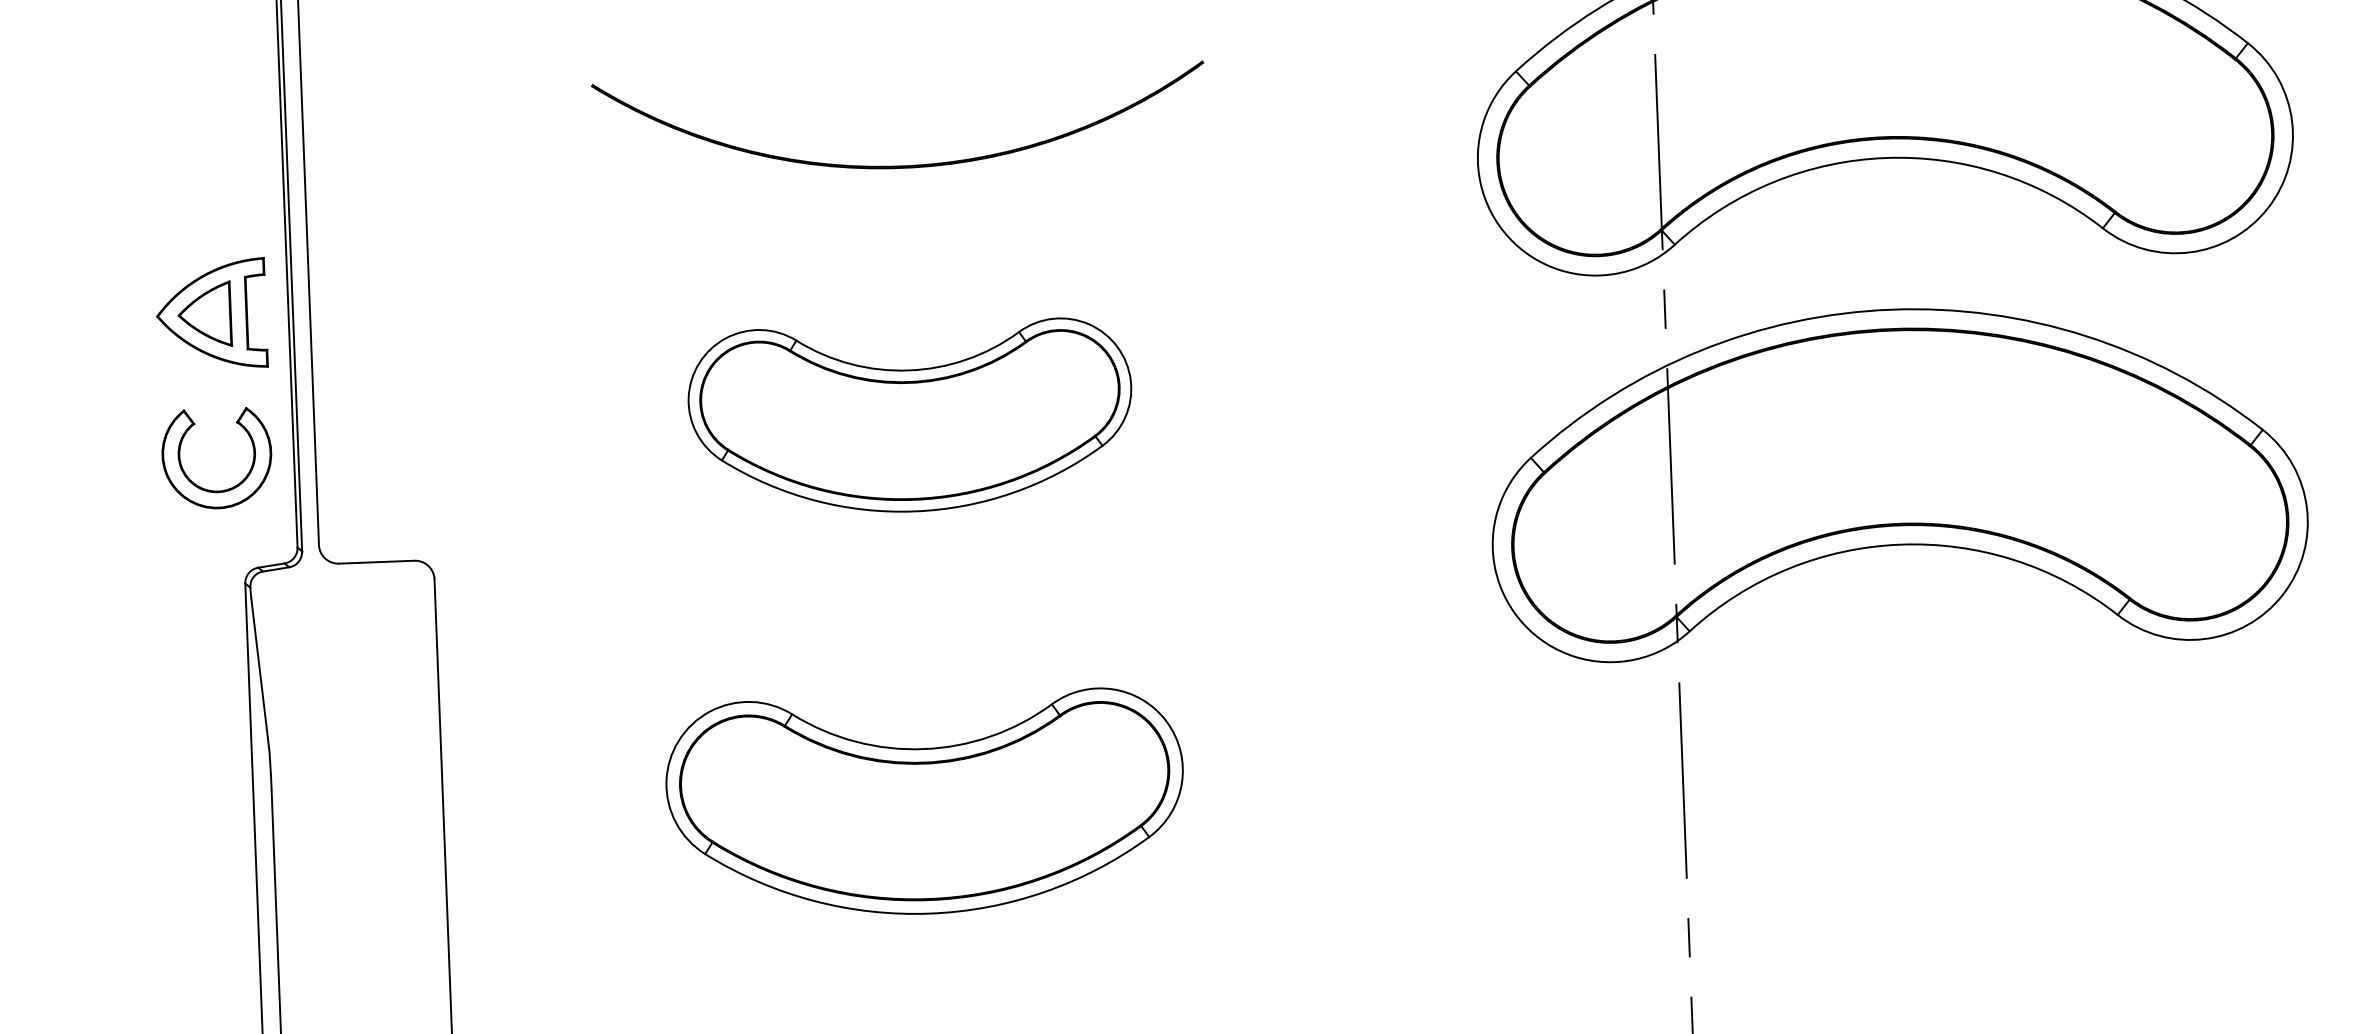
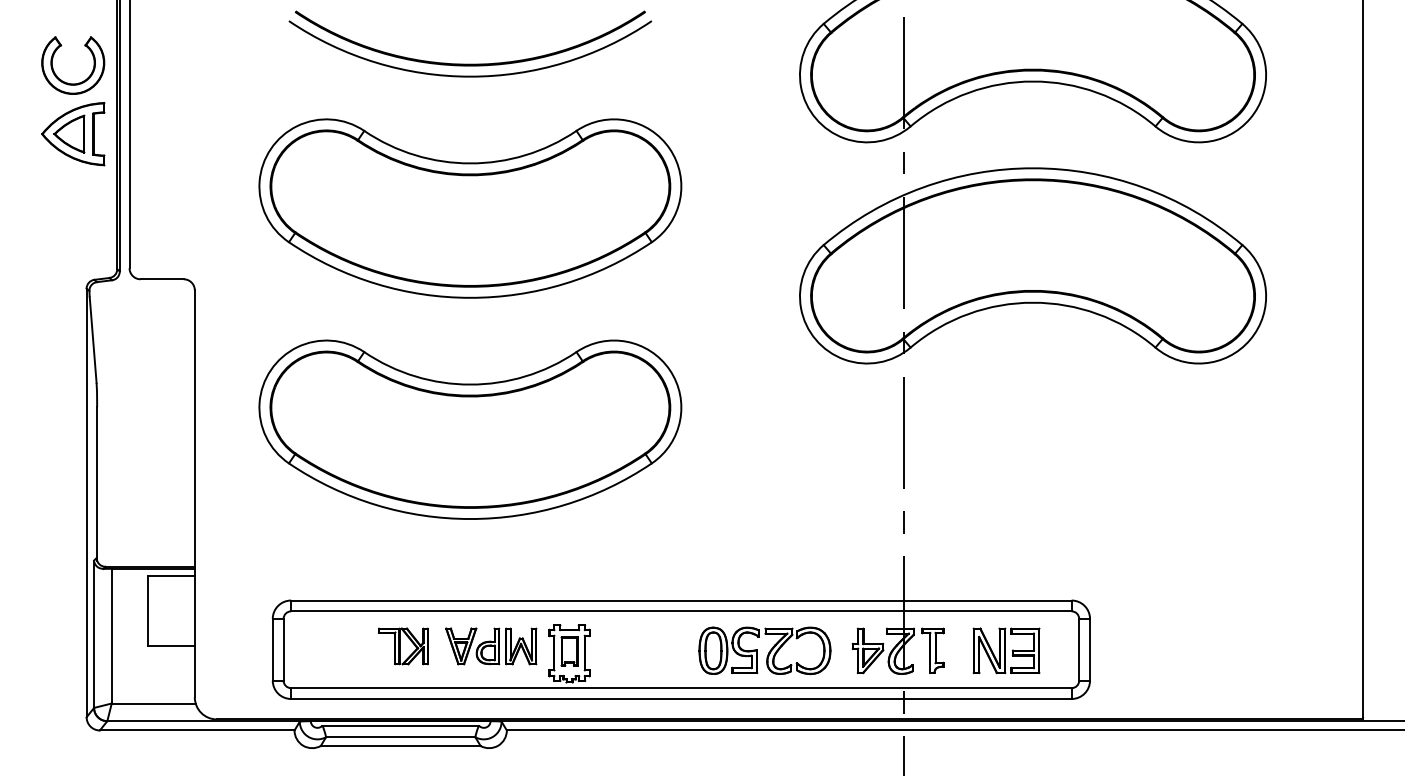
arc: (902, 185) -> (470, 75), added
part: (910, 417) -> (470, 208), size x1.67
part: (227, 487) -> (78, 82), moved
part: (925, 804) -> (470, 429), size x1.43

